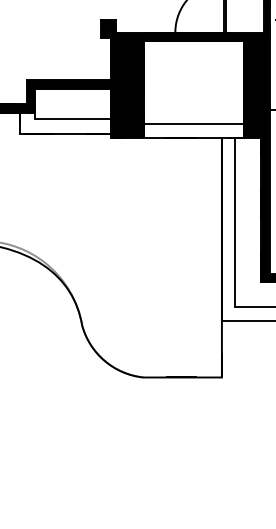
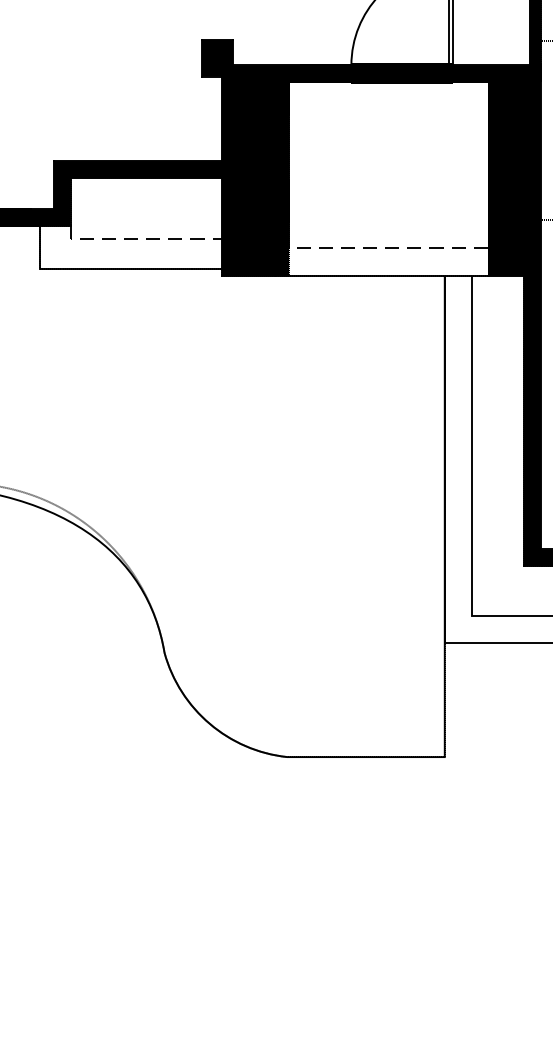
line: (69, 118) -> (139, 237), solid -> dashed
line: (191, 123) -> (383, 247), solid -> dashed

